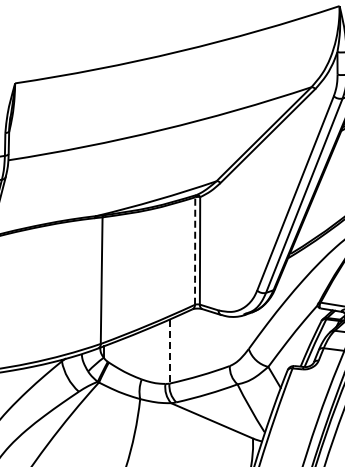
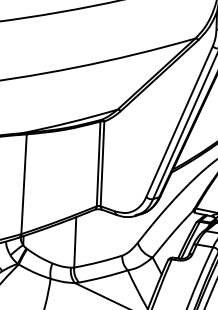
line: (195, 252) -> (98, 165), dashed -> solid
line: (169, 351) -> (75, 242), dashed -> solid

